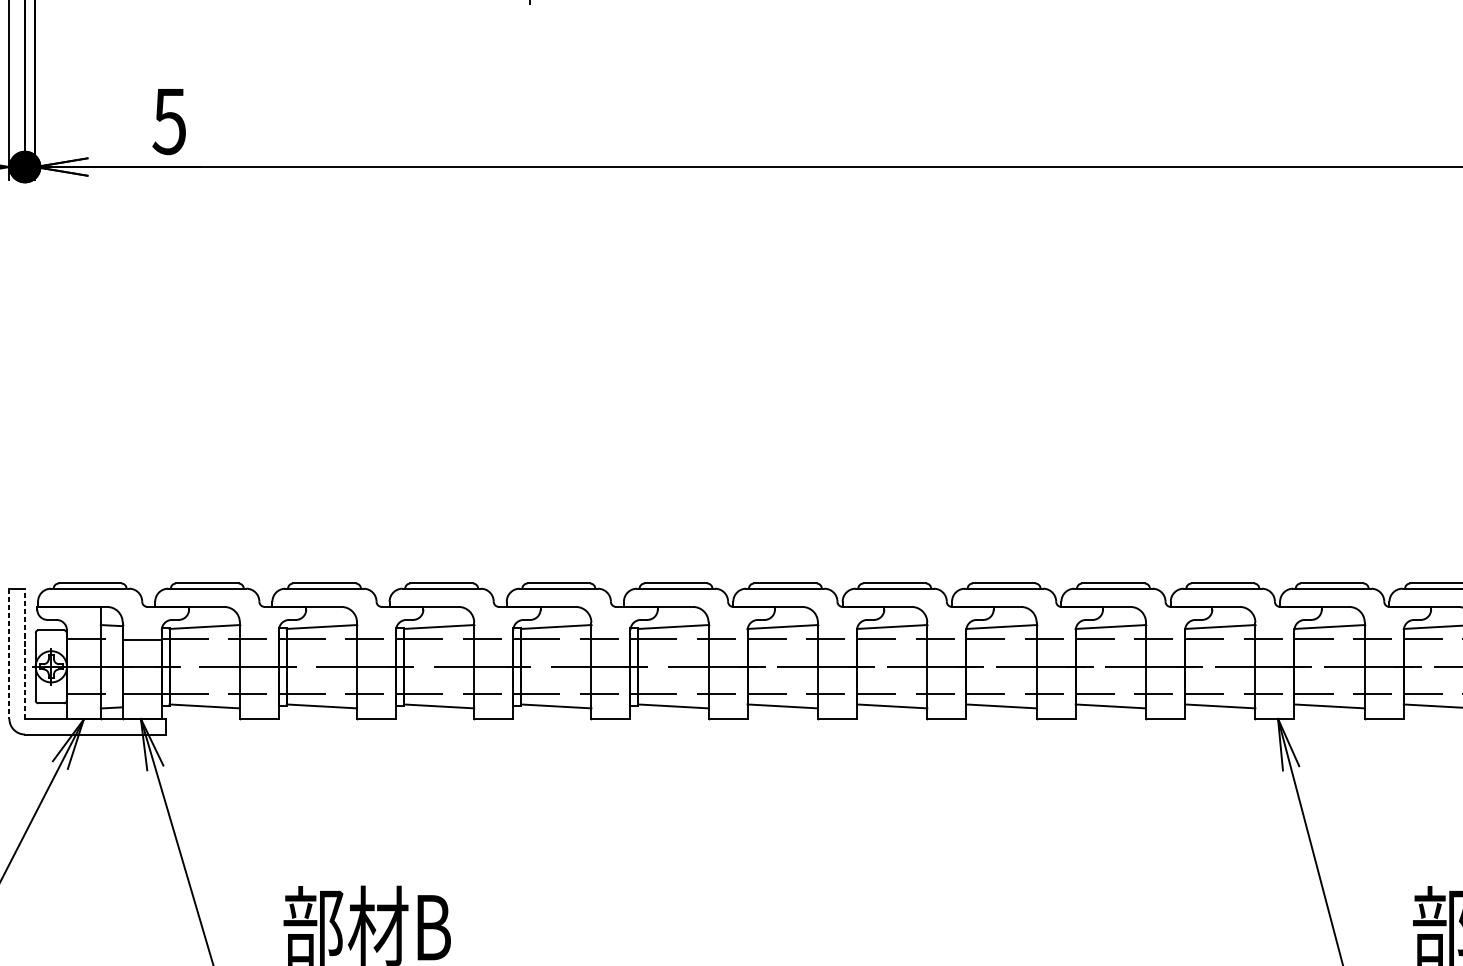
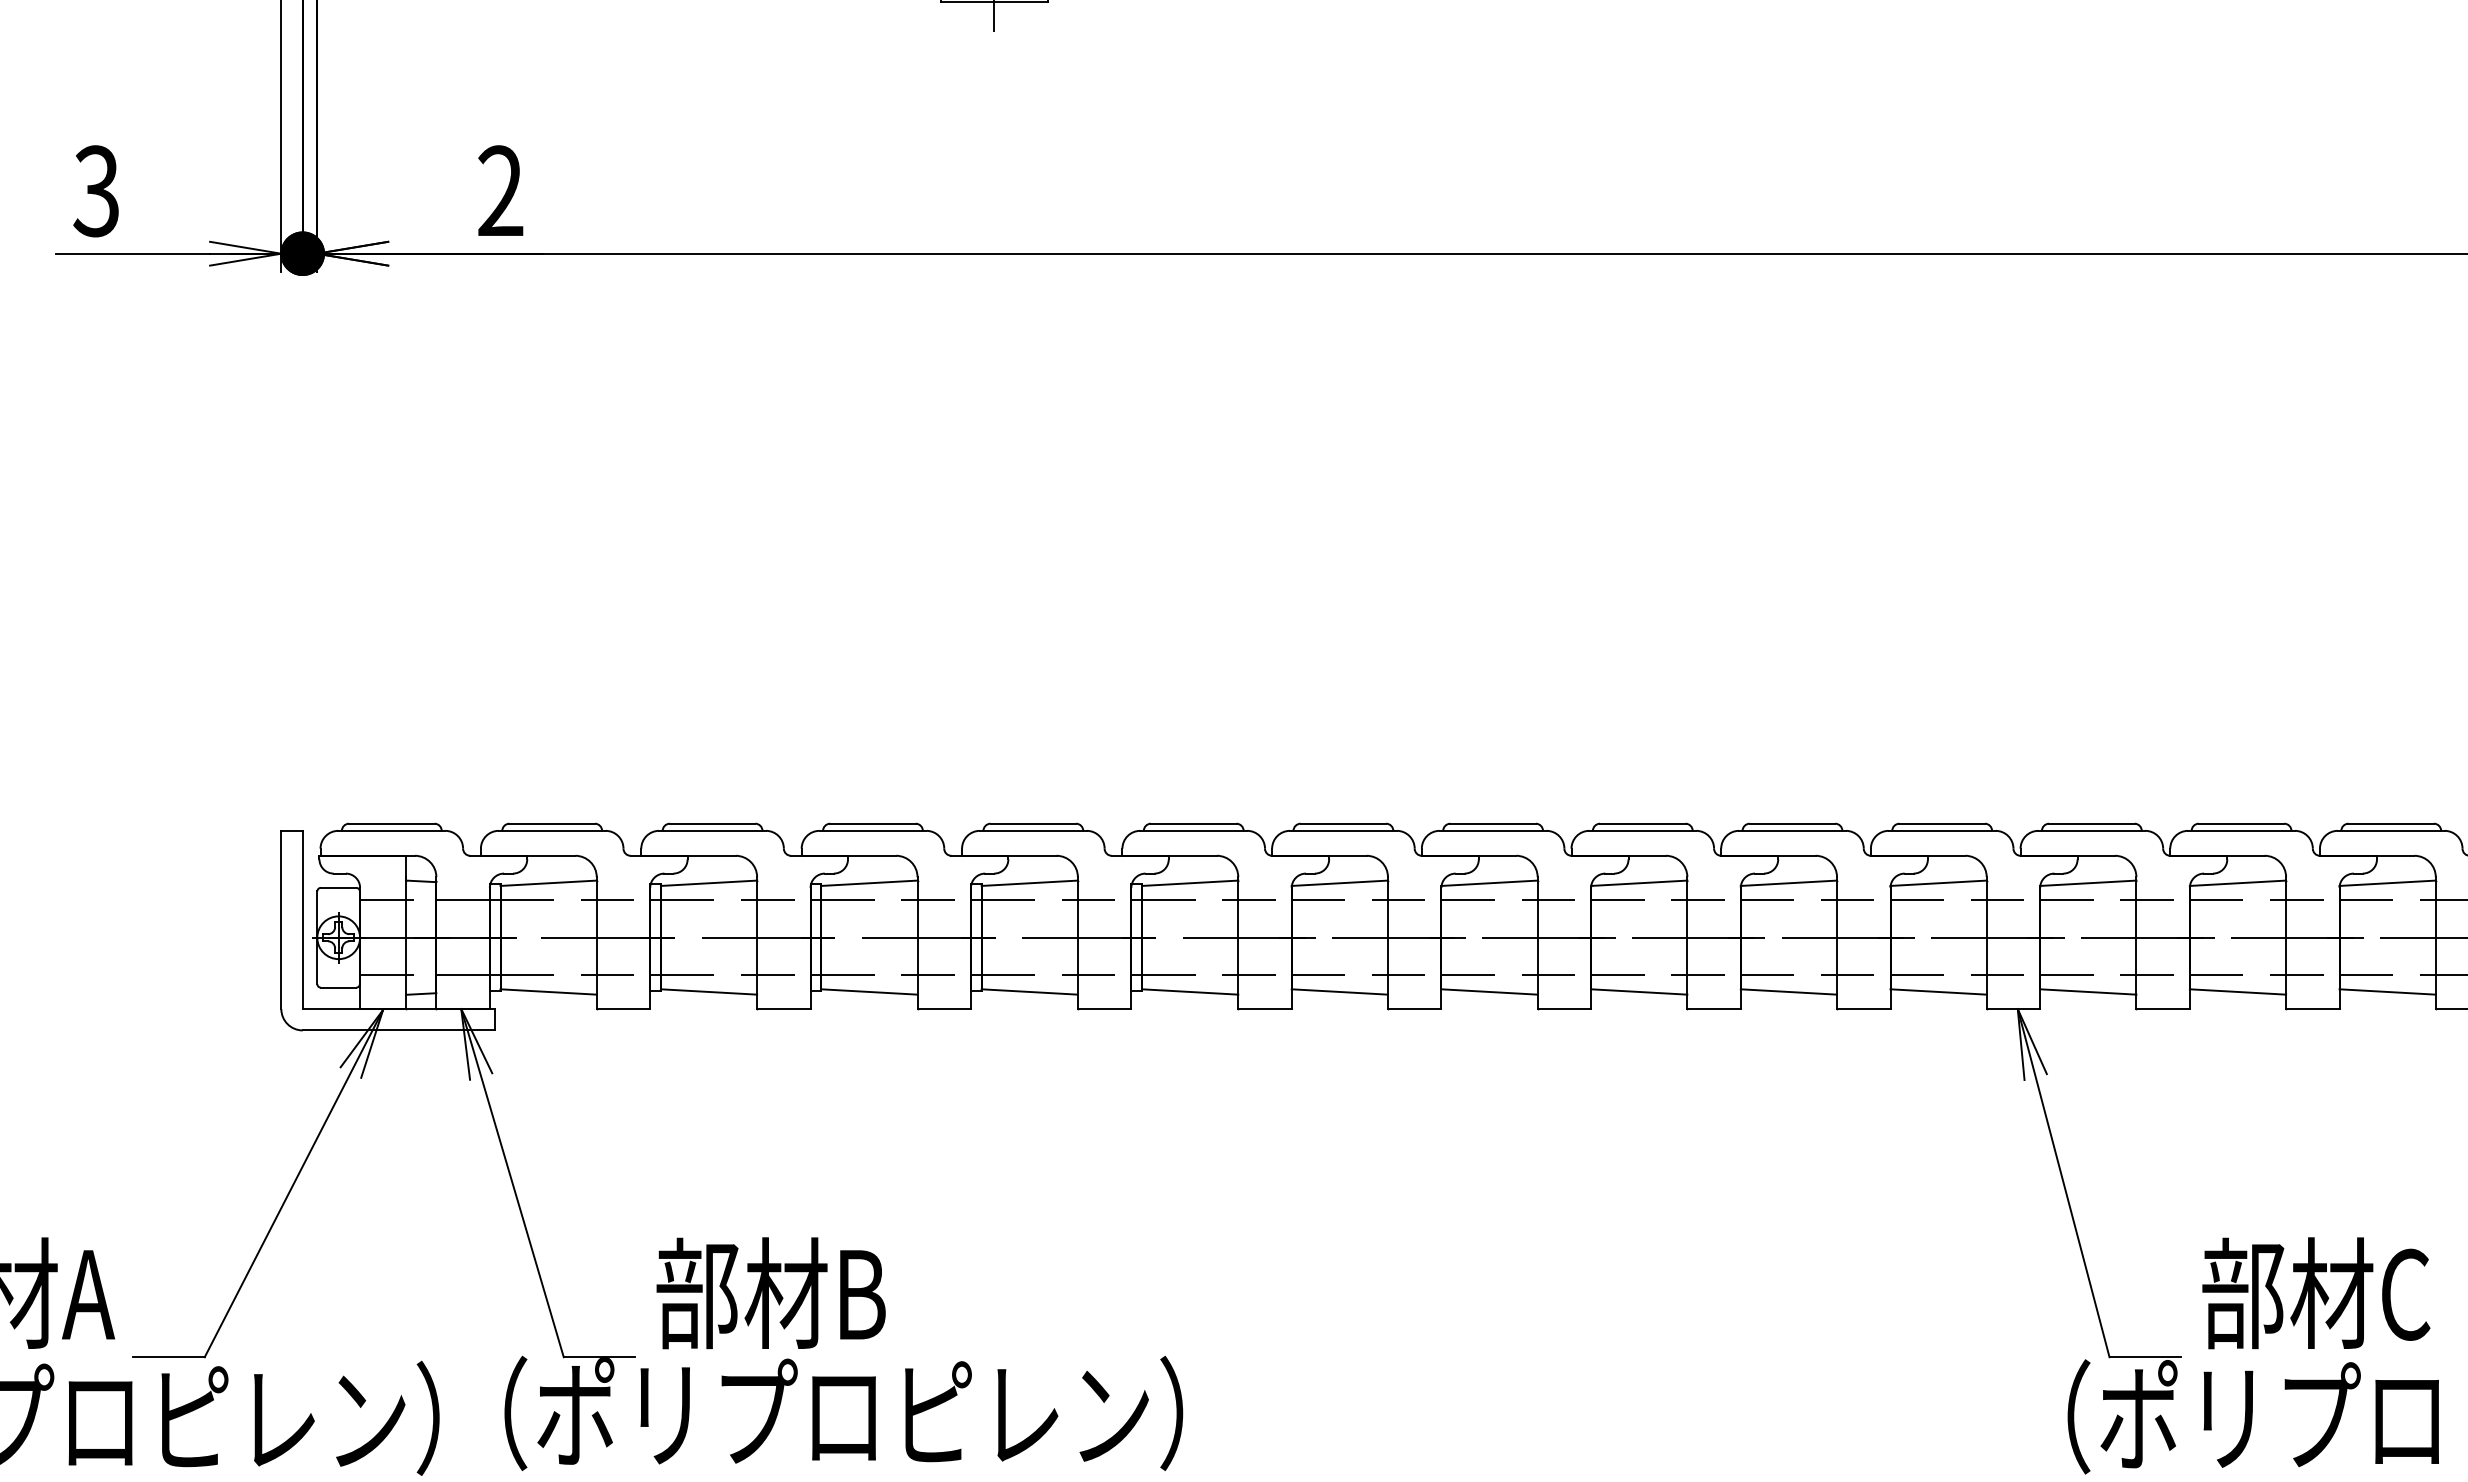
text: (169, 121) -> (500, 191), 5 -> 2
line: (24, 653) -> (302, 919), dashed -> solid
line: (9, 654) -> (281, 920), dashed -> solid

